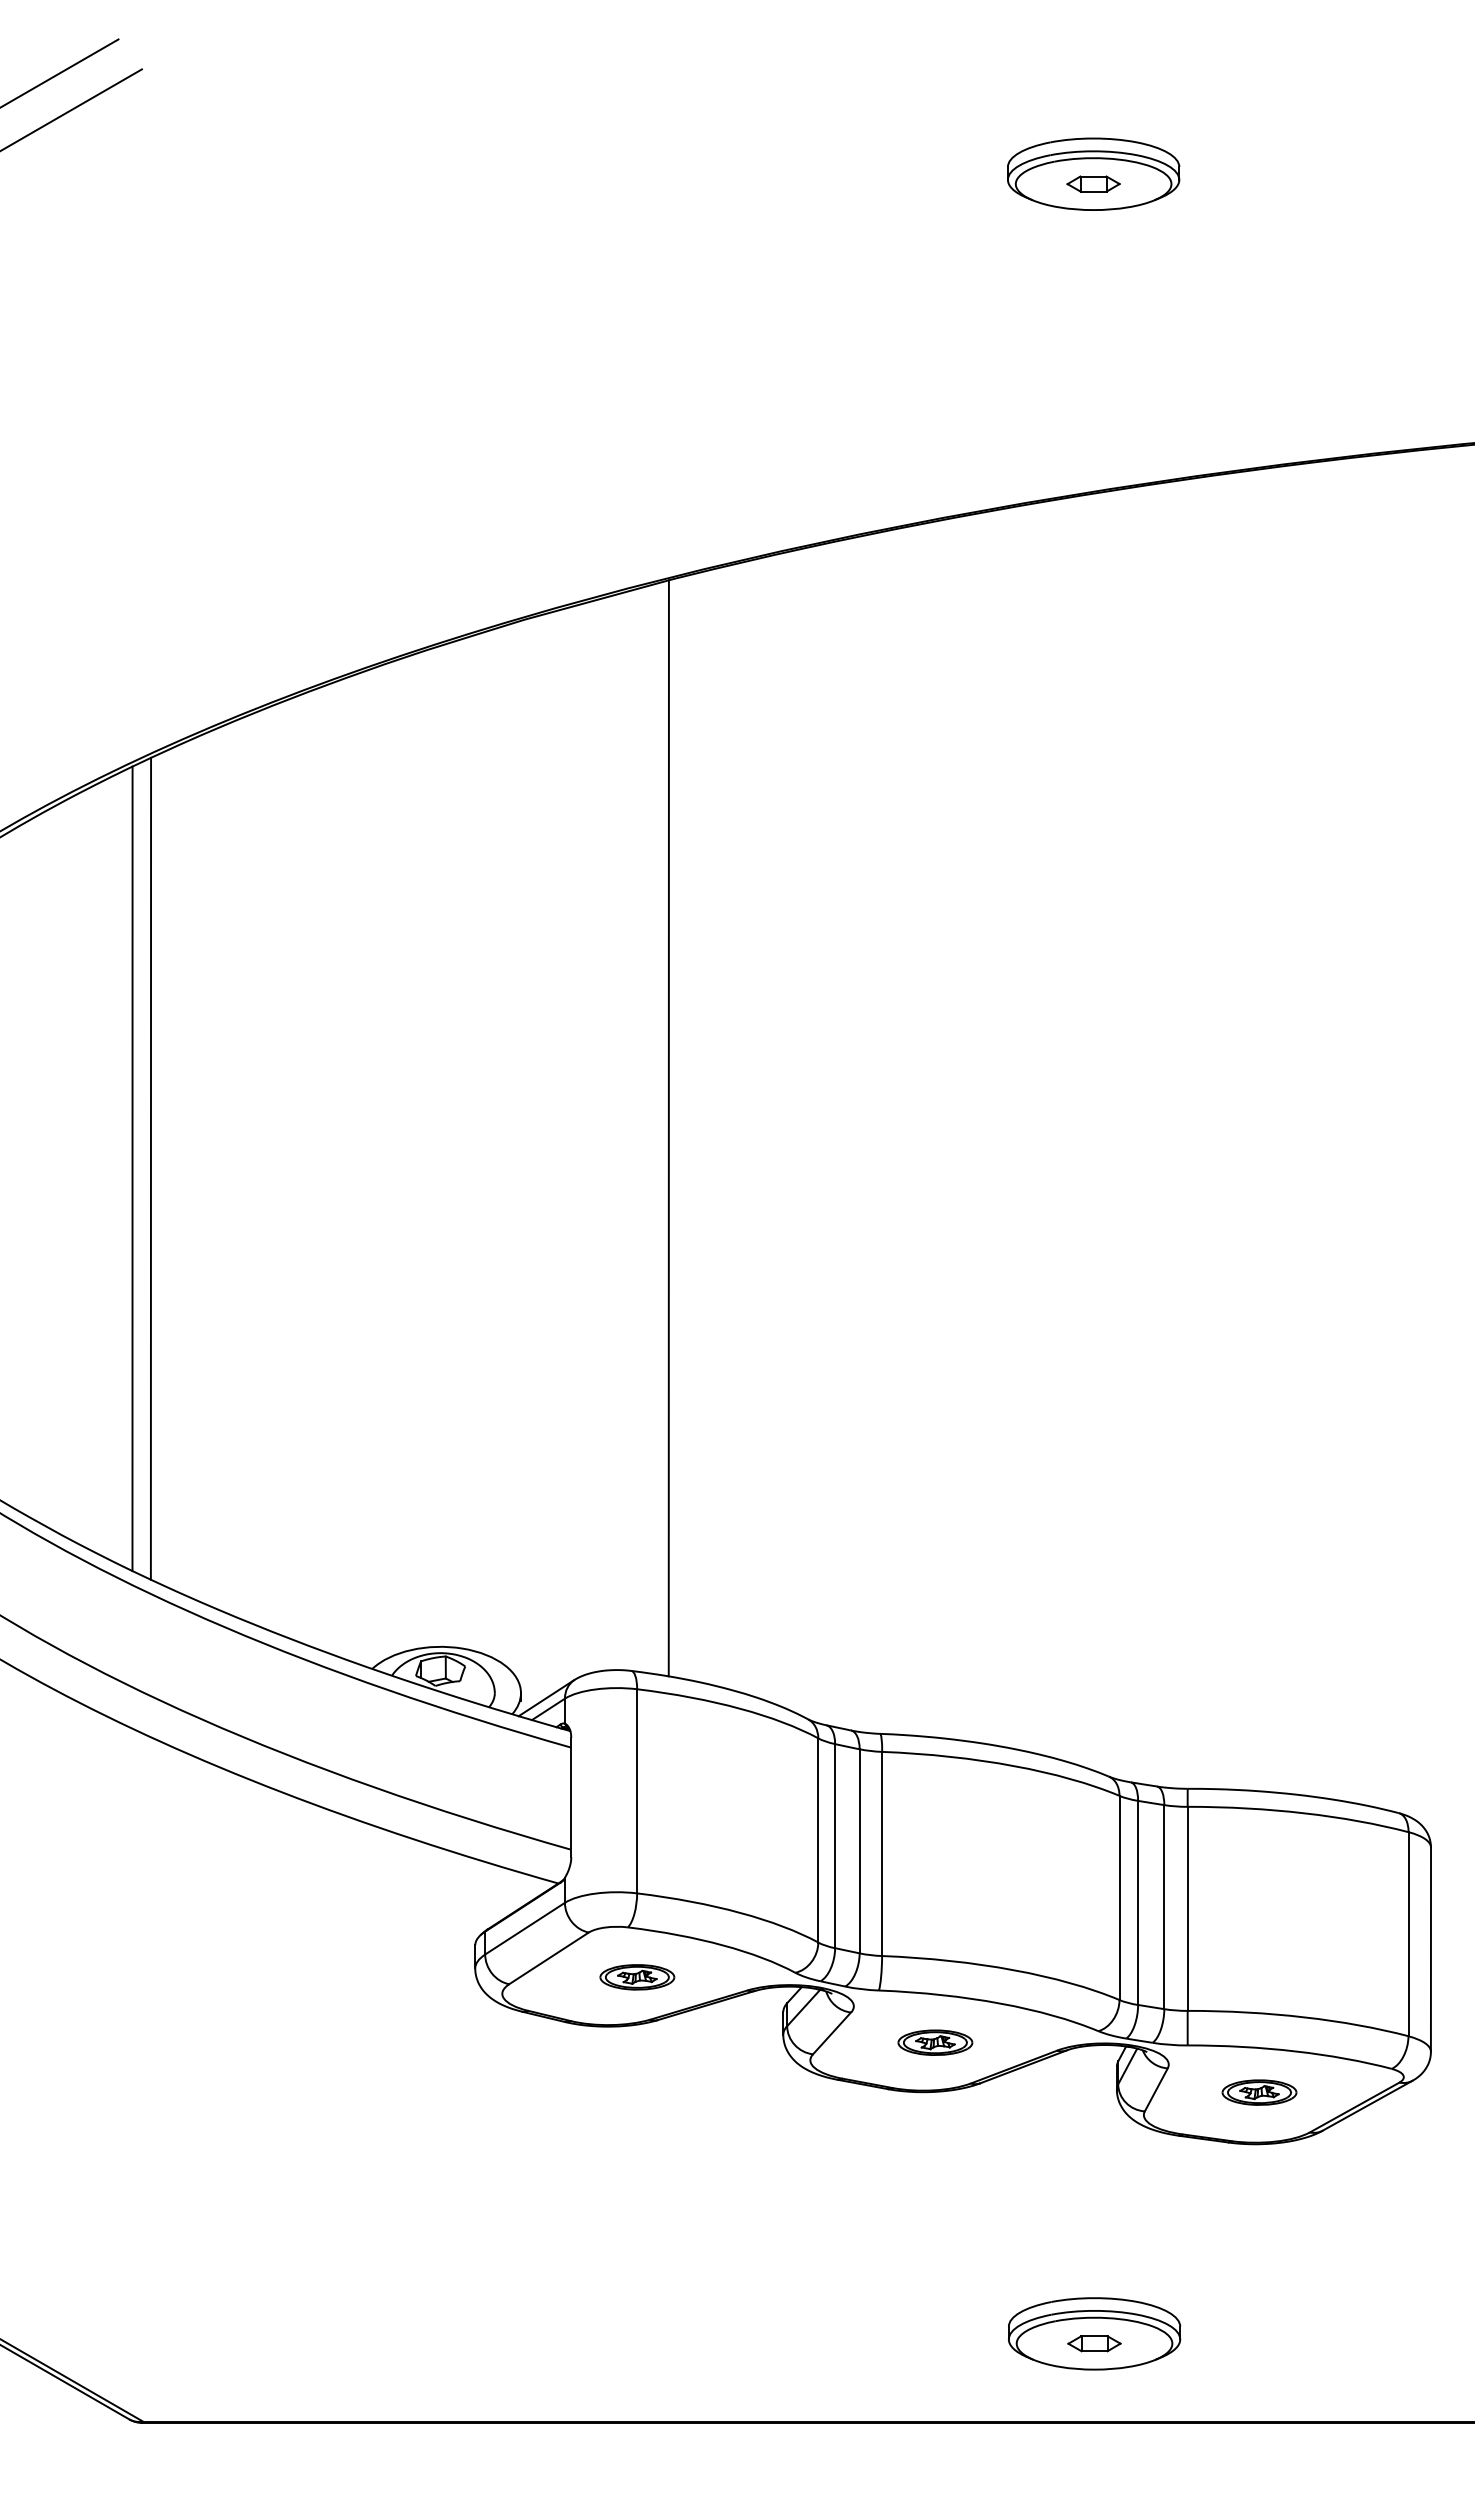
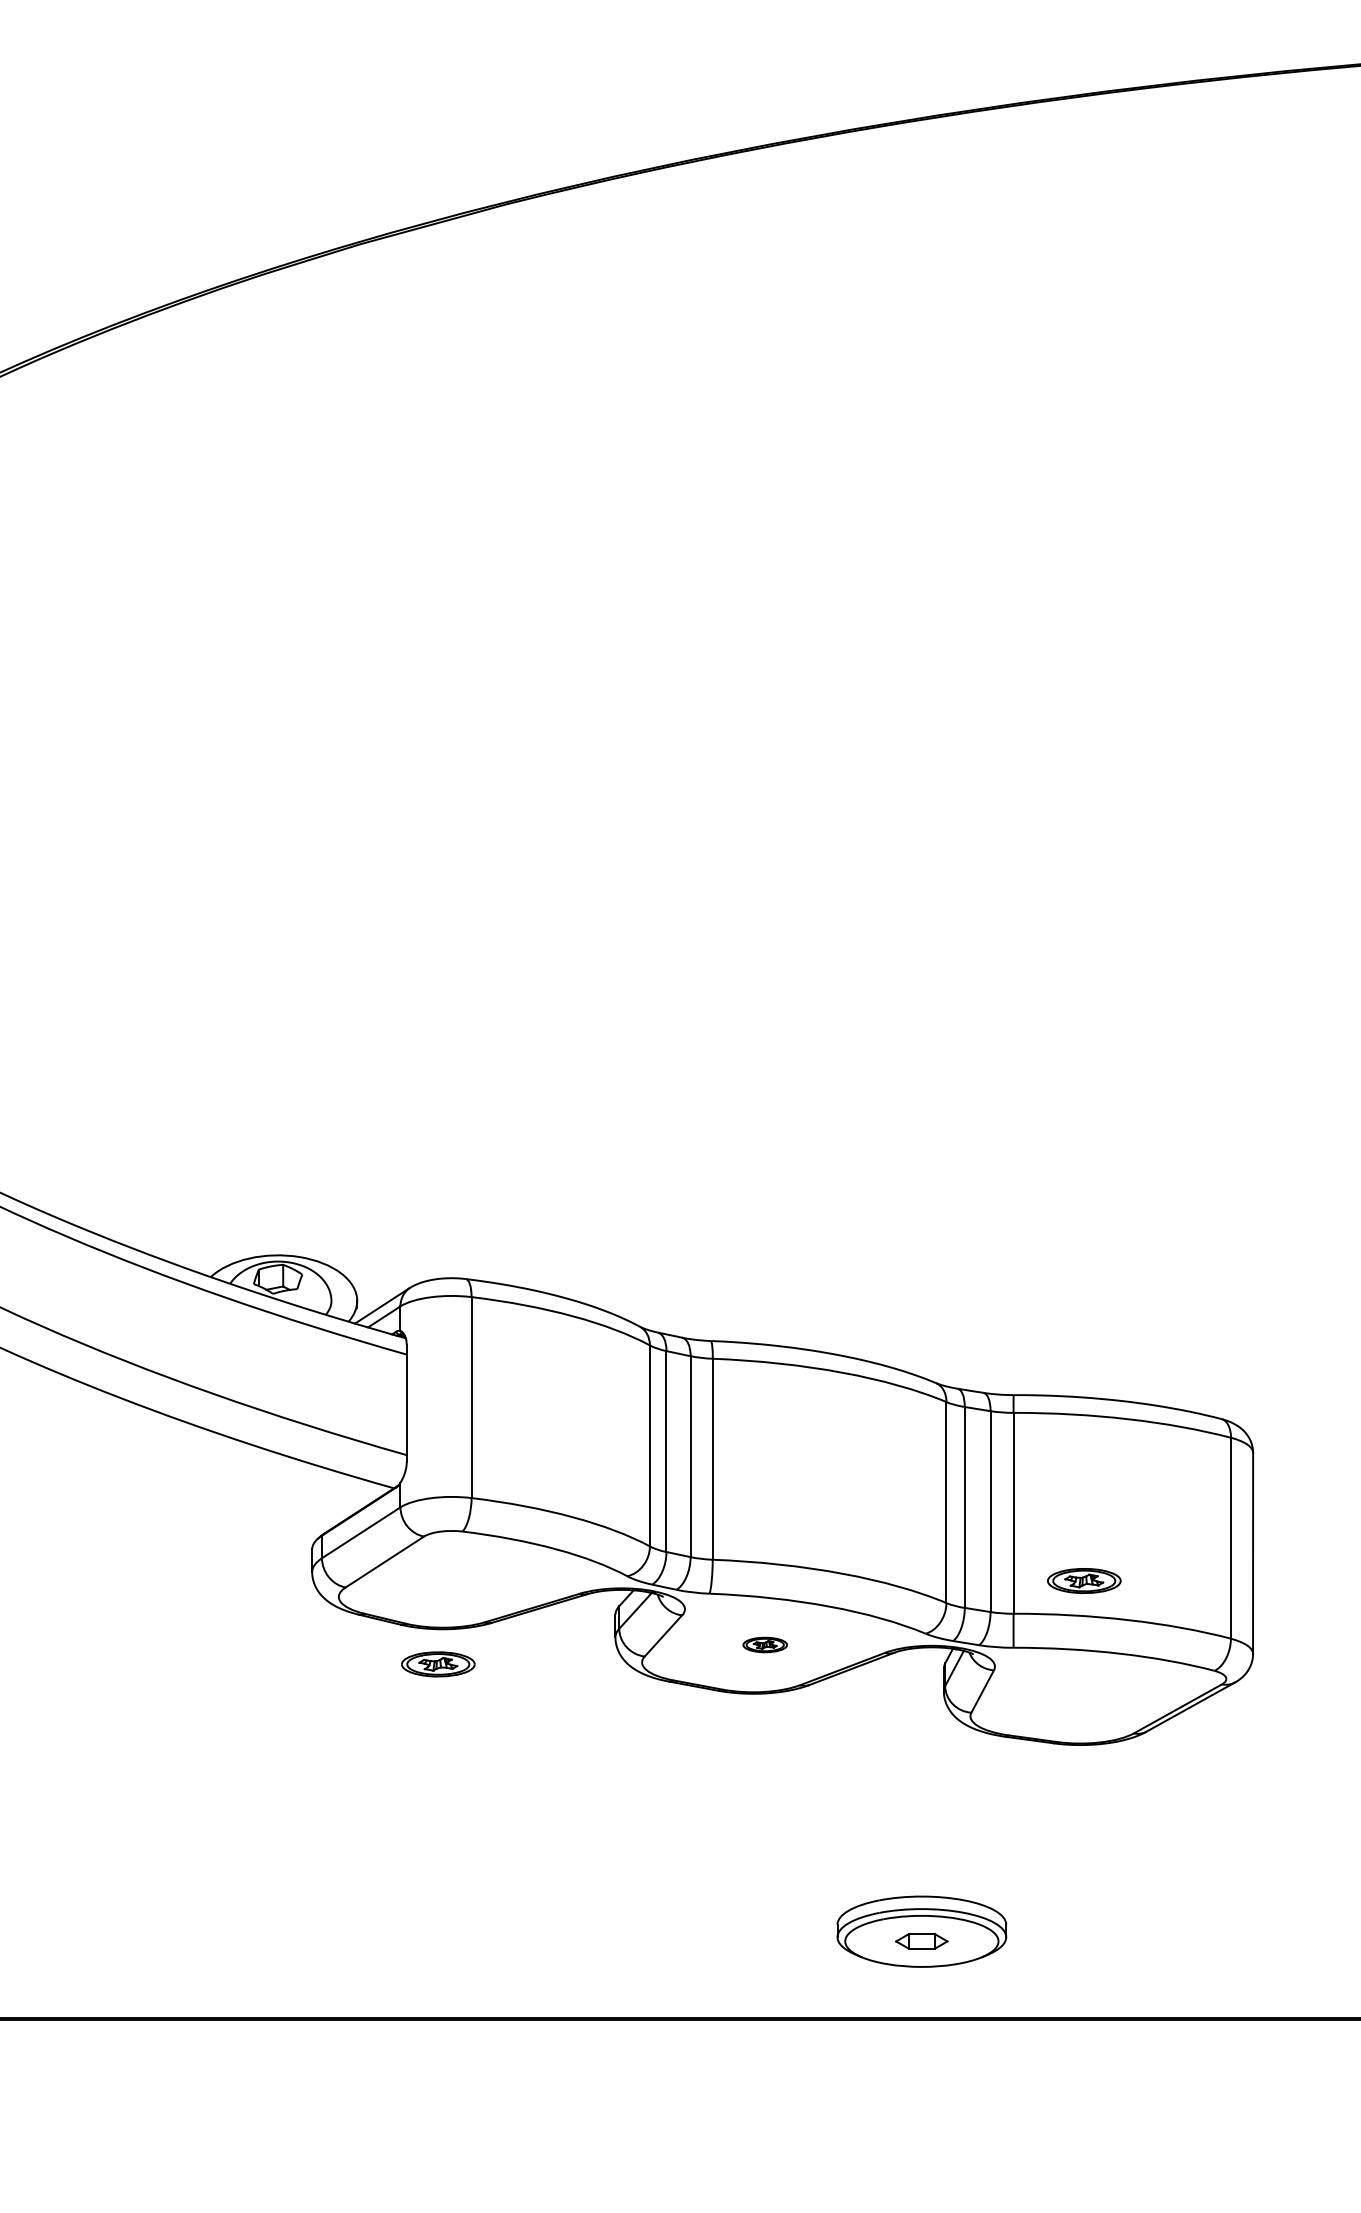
line: (668, 1128) -> (502, 745), removed
part: (637, 1977) -> (438, 1664), moved
part: (935, 2042) -> (765, 1644), size x0.6
part: (1259, 2092) -> (1084, 1580), moved

